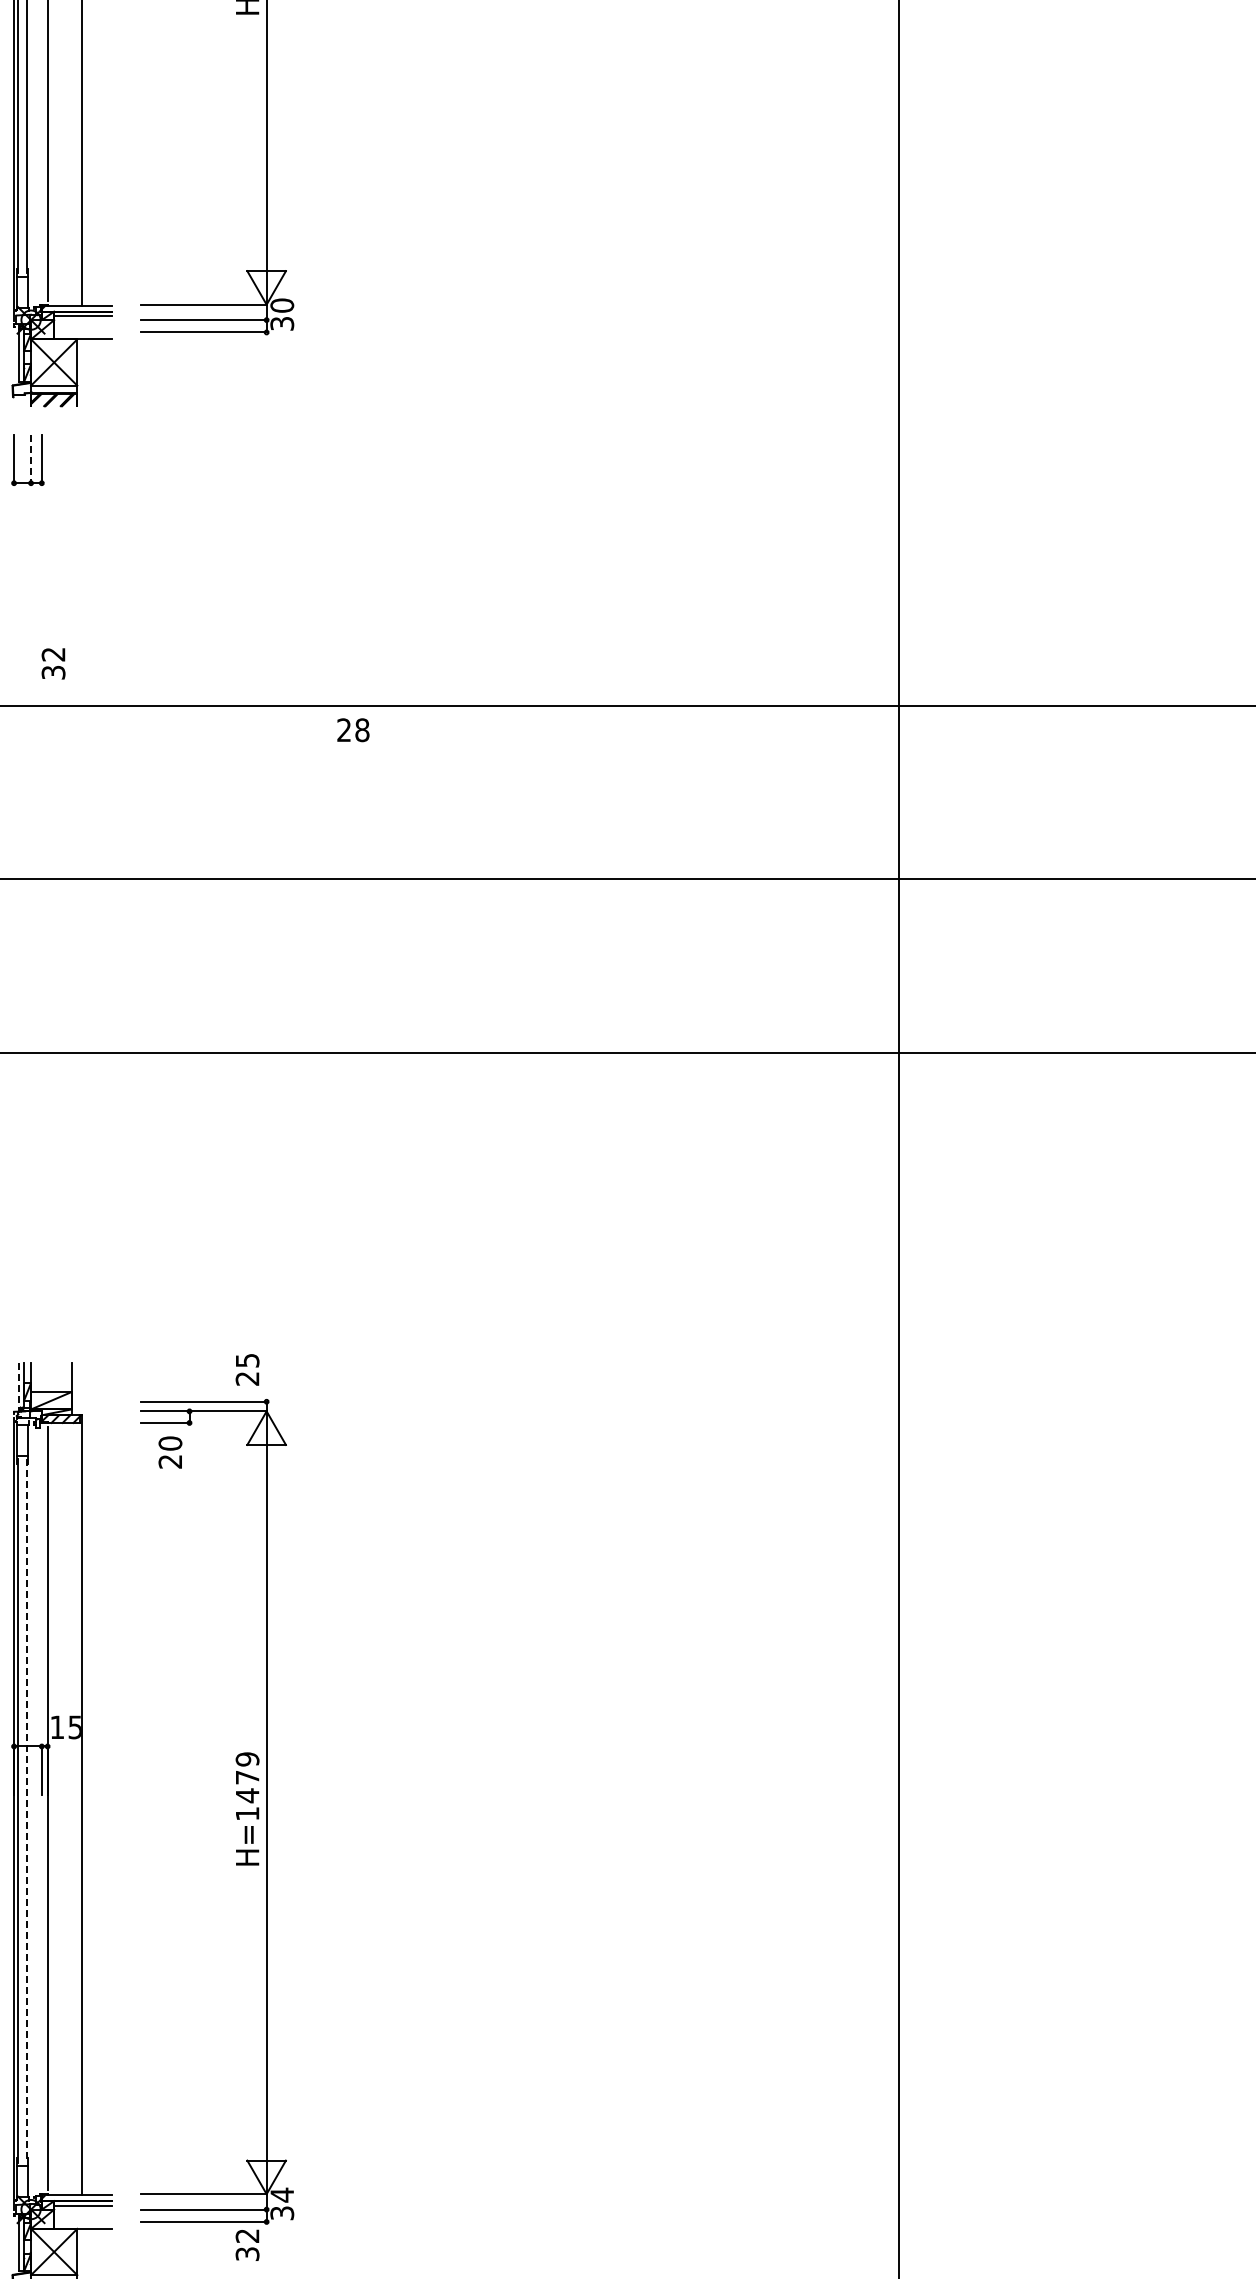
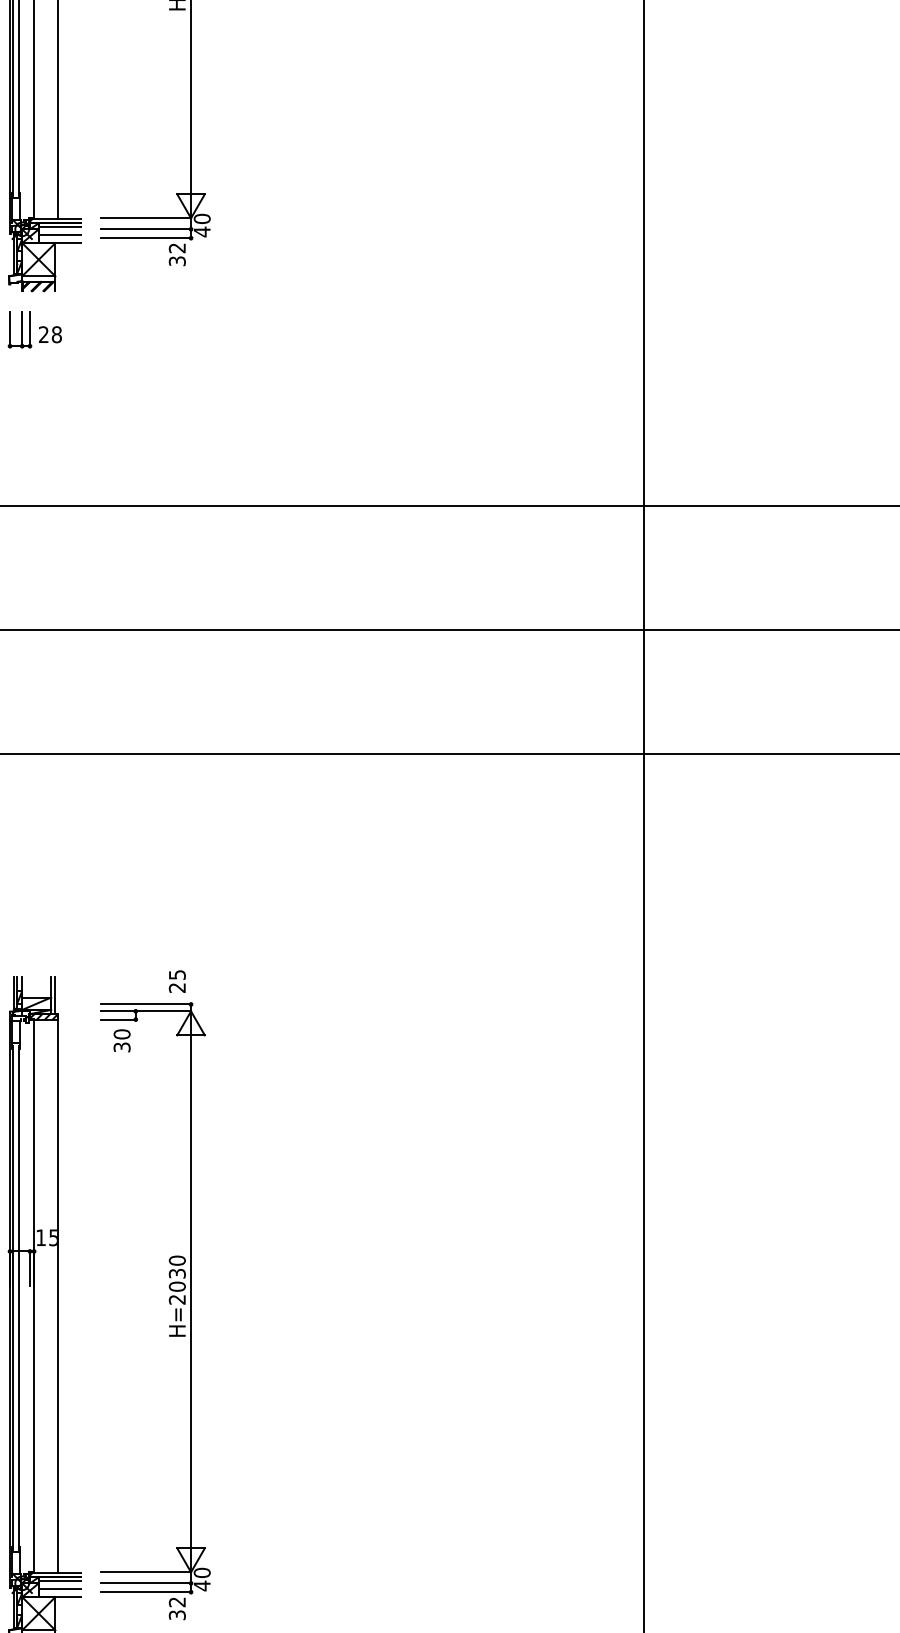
text: (282, 323) -> (202, 231), 30 -> 40
line: (83, 327) -> (59, 234), added
line: (31, 459) -> (22, 329), dashed -> solid
text: (53, 663) -> (177, 254), moved
text: (353, 730) -> (50, 334), moved
line: (19, 1385) -> (13, 992), dashed -> solid
line: (76, 1389) -> (54, 995), added
text: (170, 1461) -> (122, 1047), 20 -> 30
text: (247, 1786) -> (177, 1280), H=1479 -> H=2030
line: (26, 1811) -> (18, 1298), dashed -> solid
text: (282, 2203) -> (202, 1578), 34 -> 40
line: (83, 2217) -> (59, 1588), added

